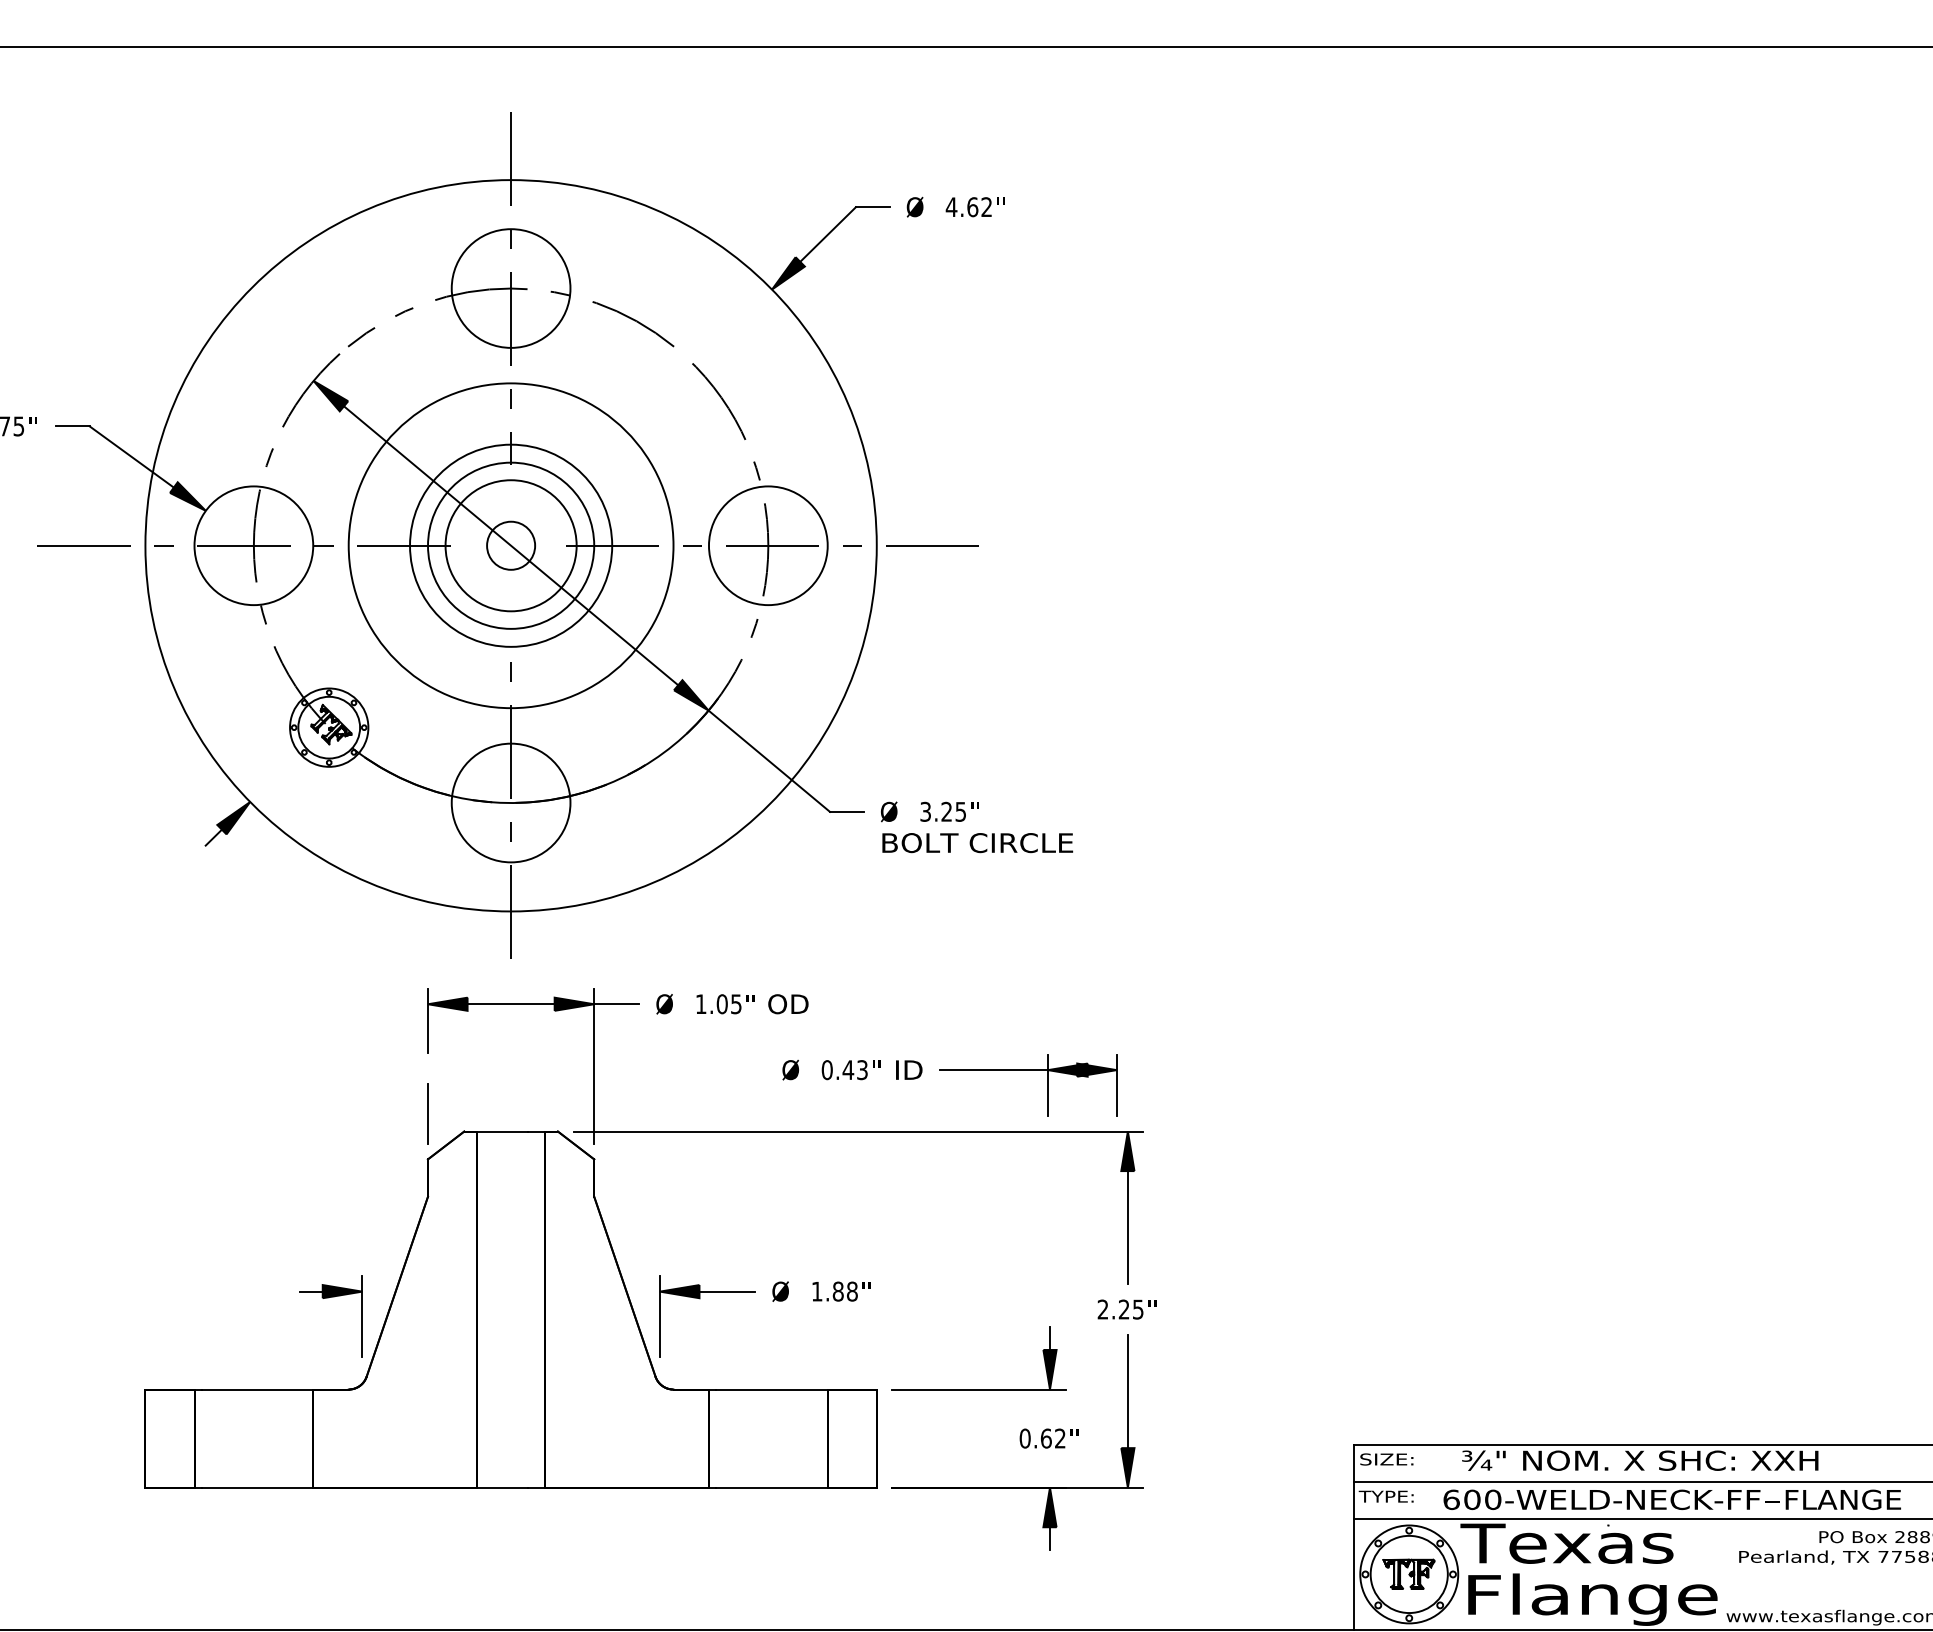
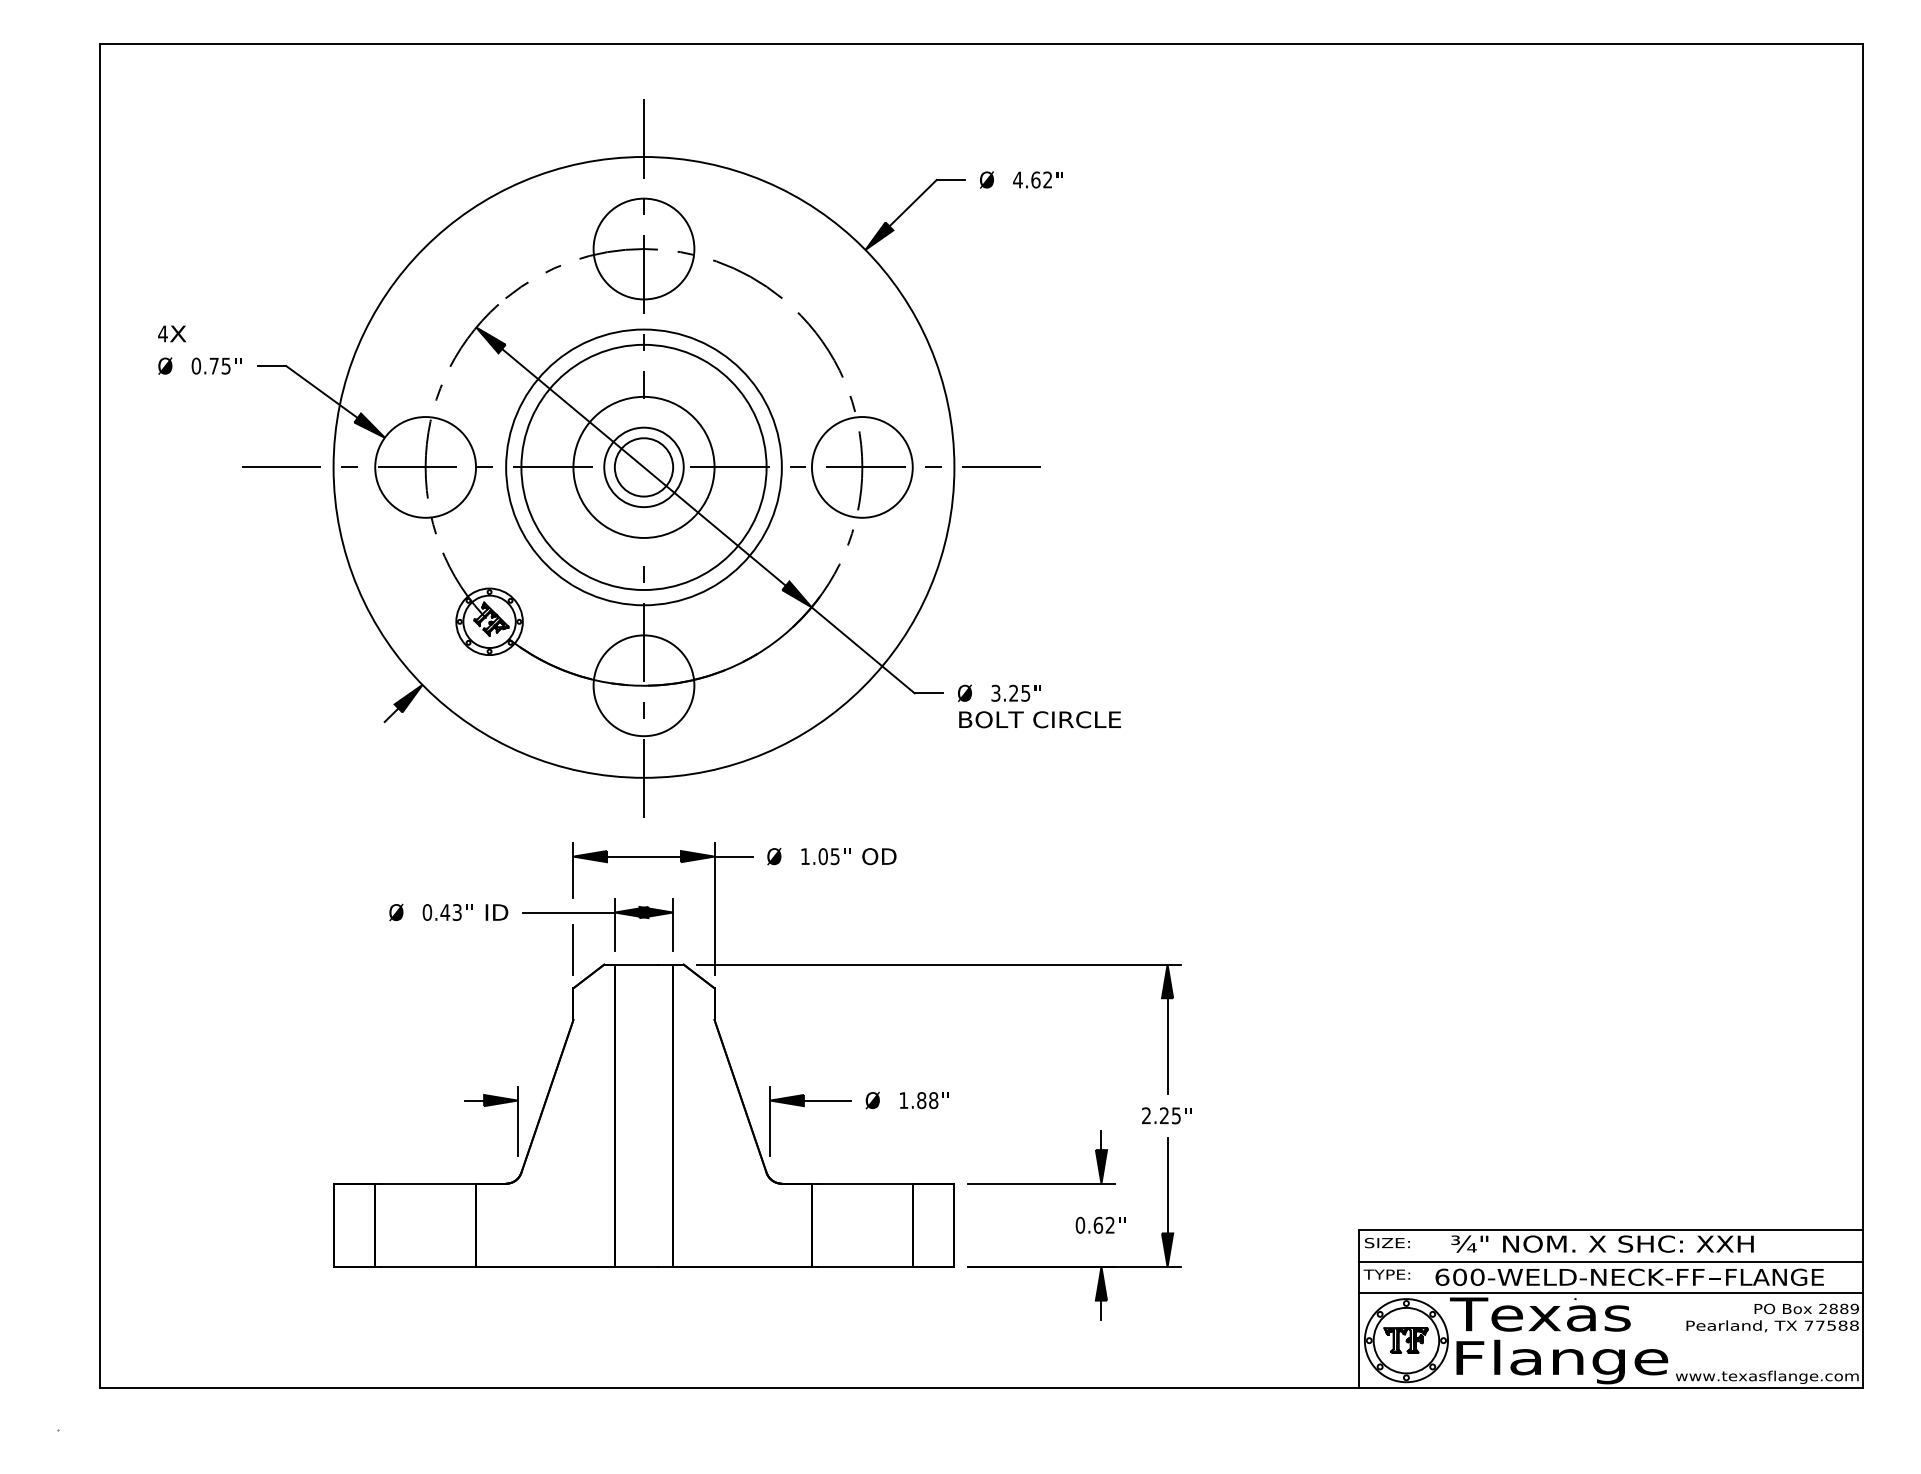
circle: (510, 545) -> (643, 467), size x0.71
circle: (510, 545) -> (643, 467), size x1.43
circle: (510, 545) -> (643, 467), size x1.43
part: (949, 1071) -> (531, 913), moved

